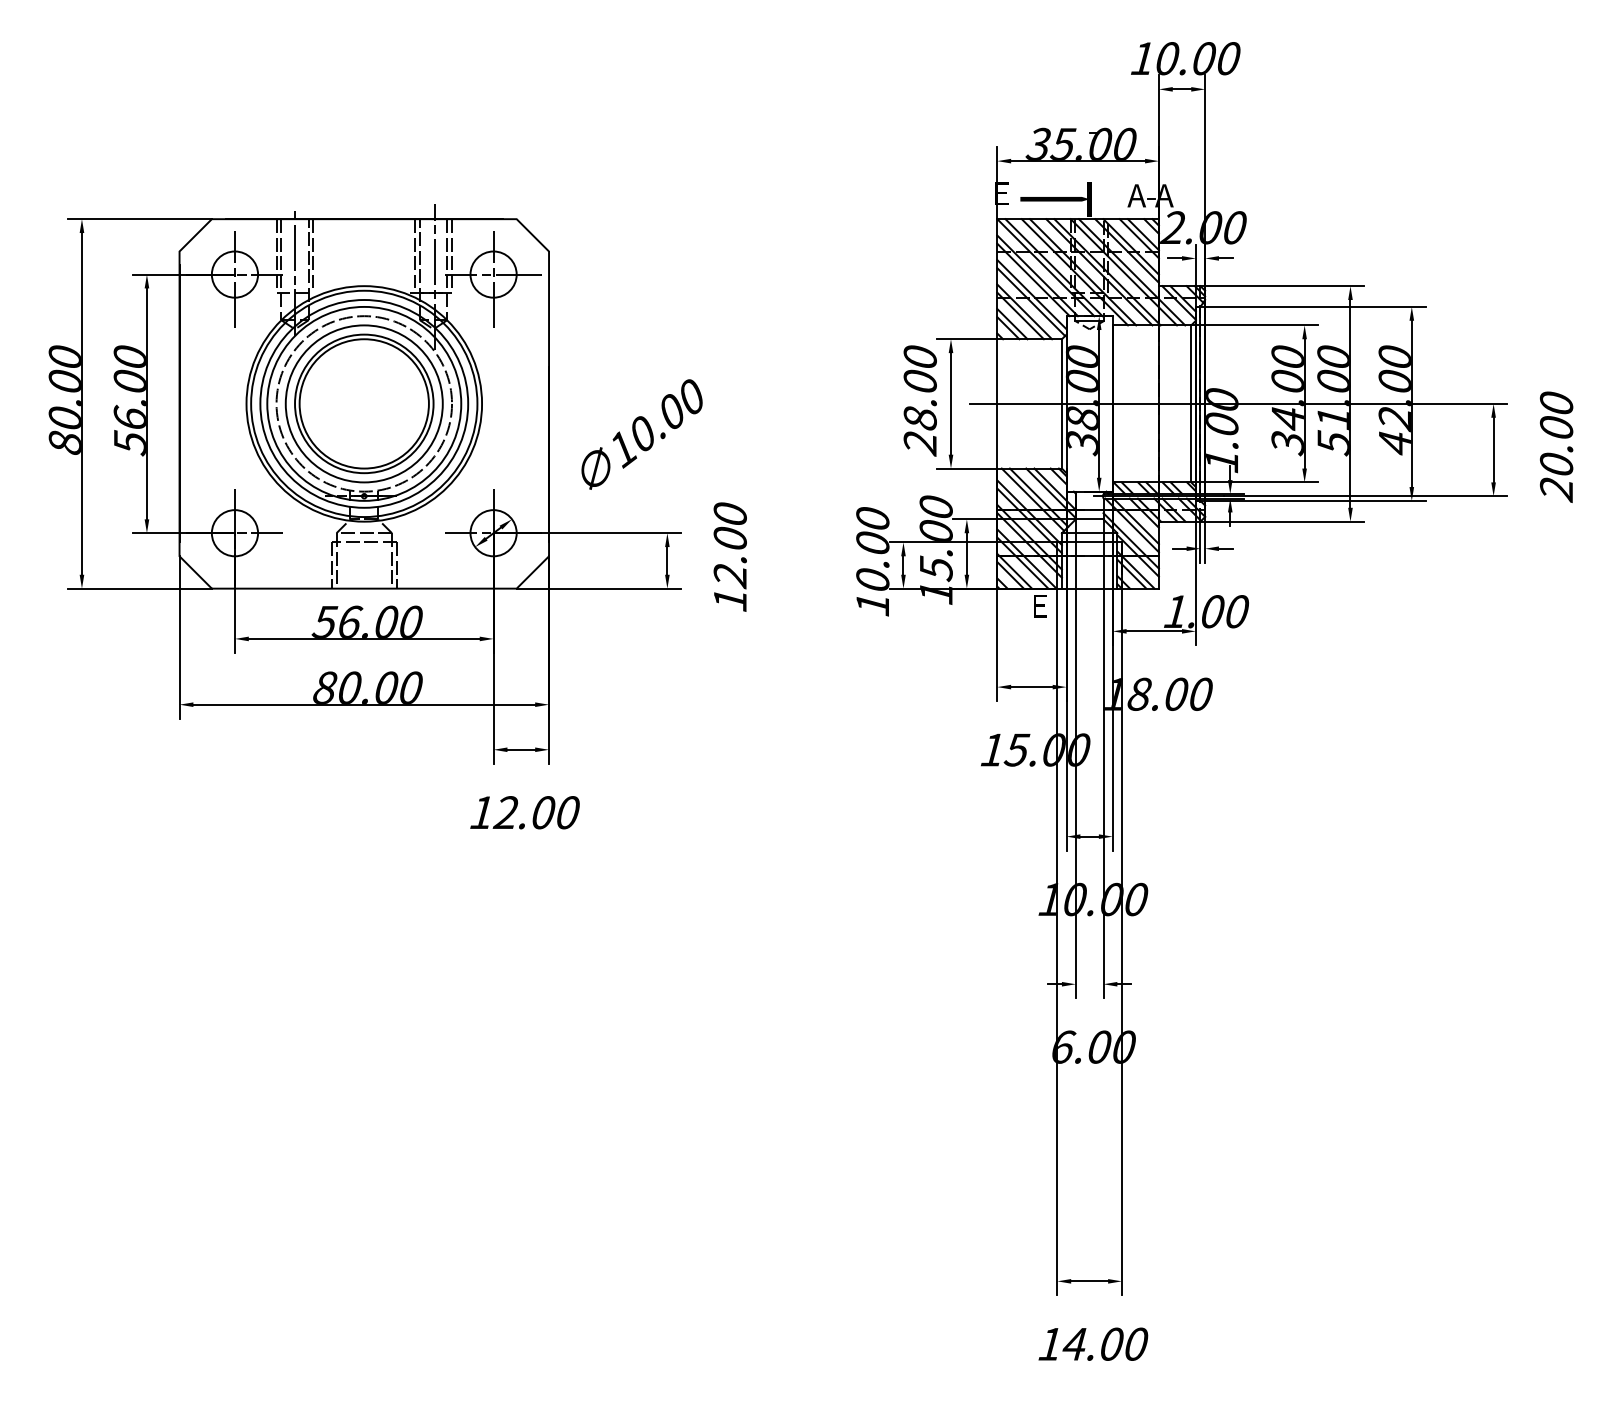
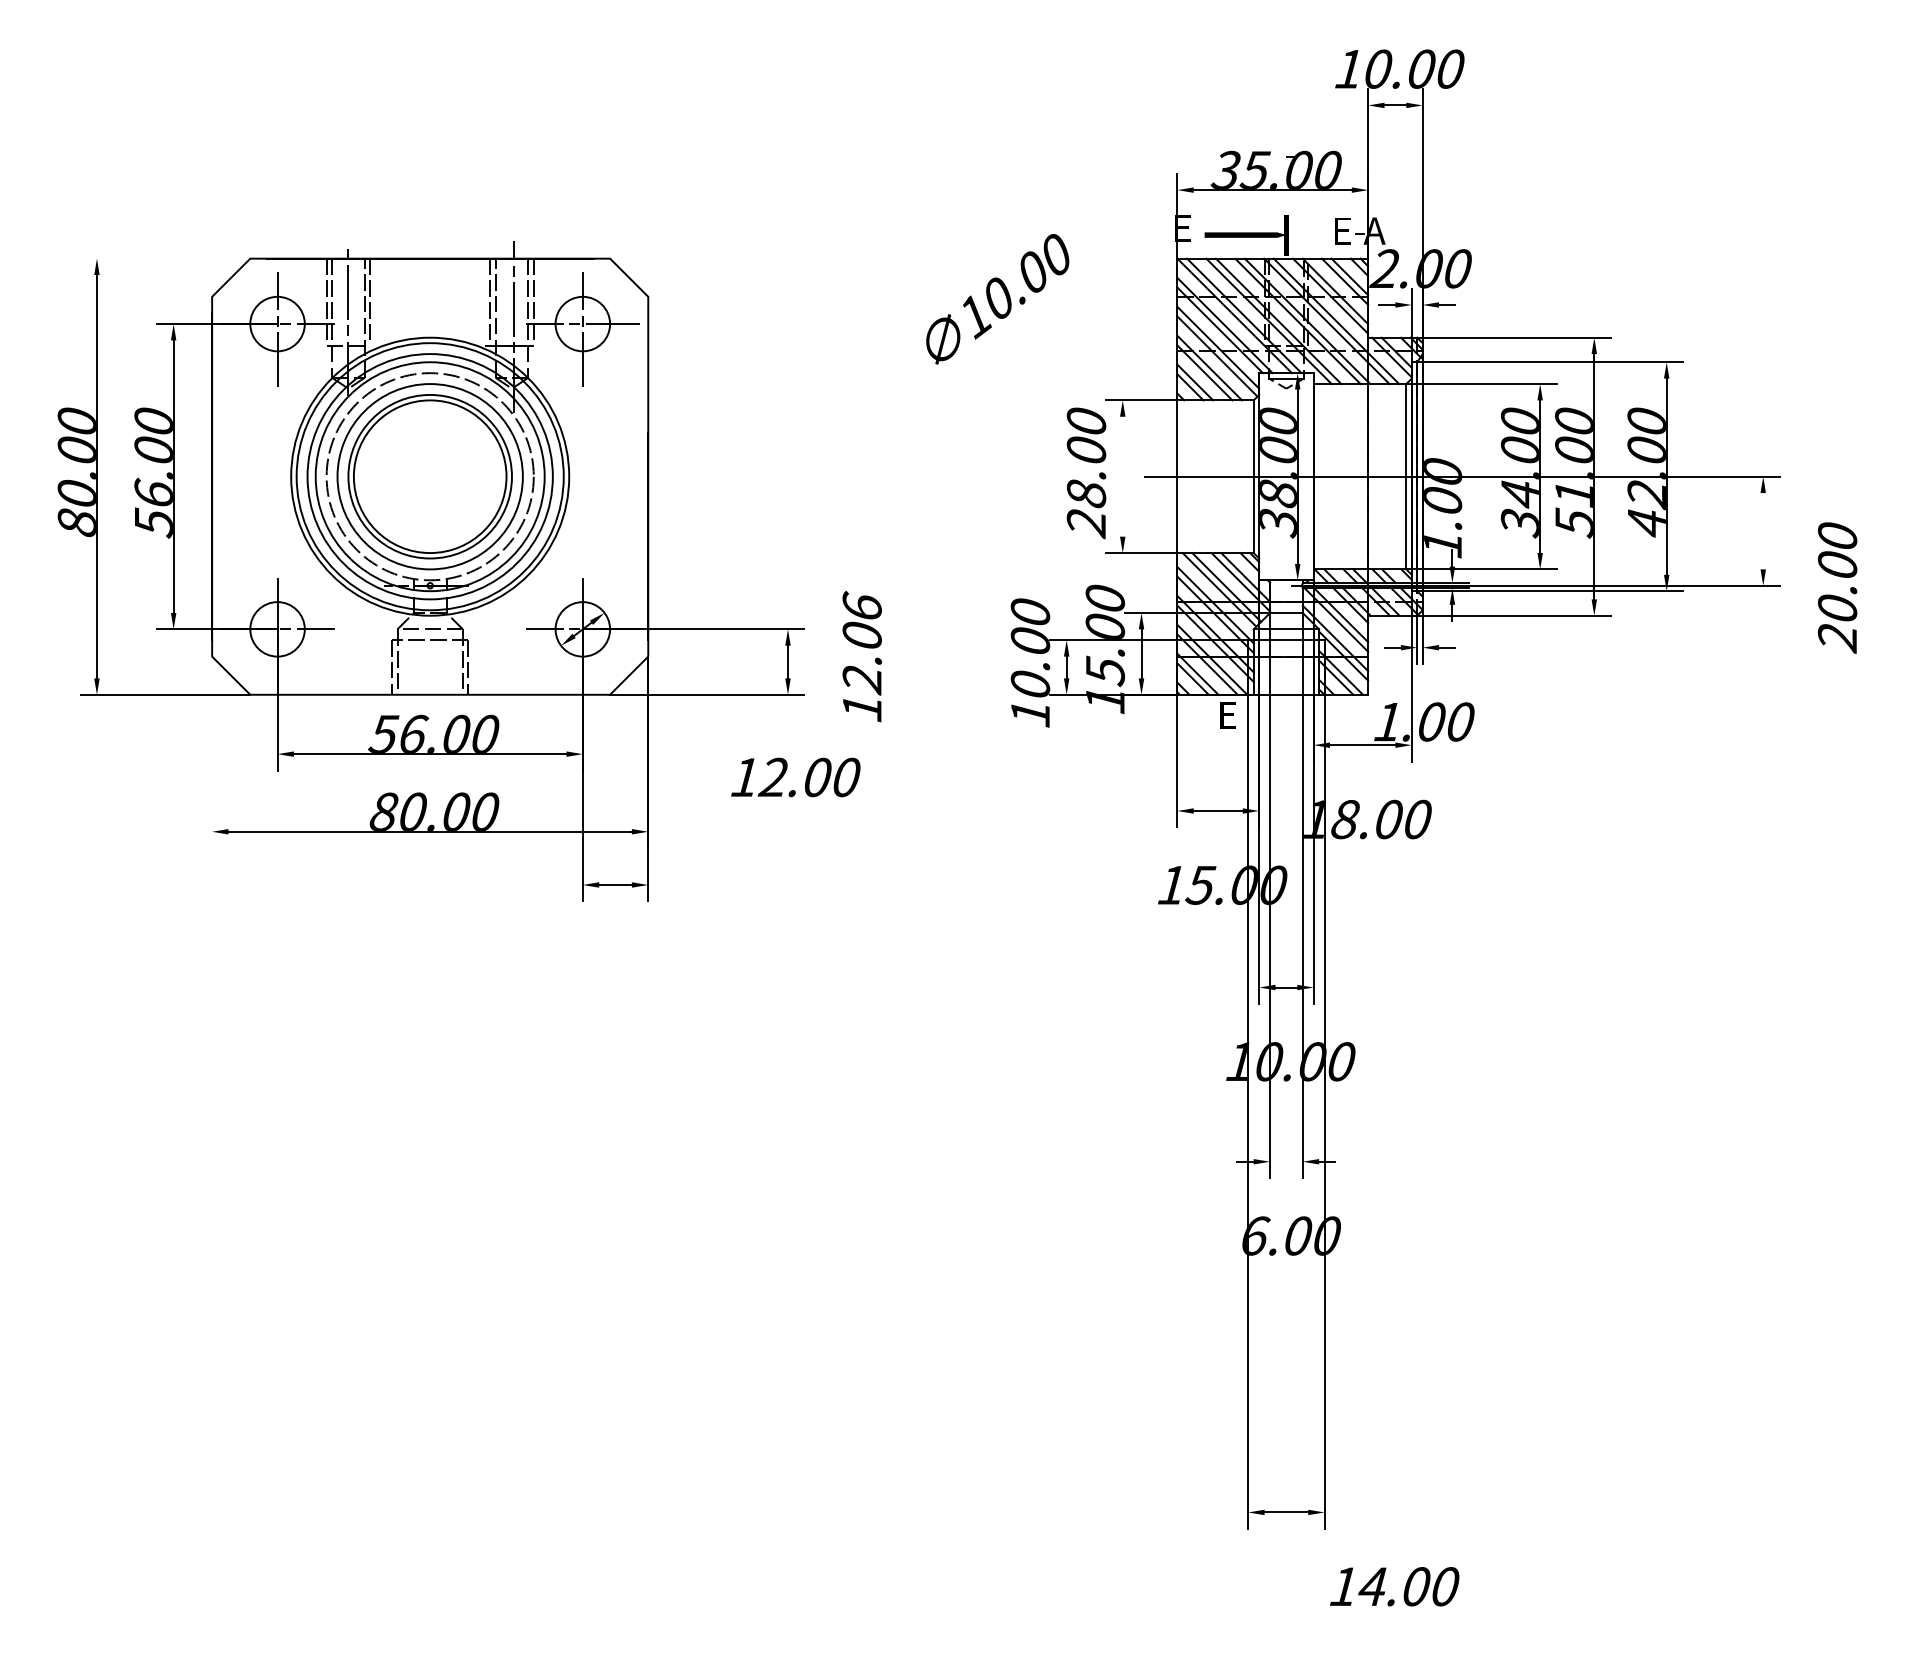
text: (1136, 195) -> (1341, 230), A -> E
line: (139, 219) -> (164, 259), removed
line: (951, 403) -> (1123, 476), removed
text: (641, 434) -> (997, 299), moved
text: (1556, 446) -> (1837, 587), moved
line: (1493, 449) -> (1763, 530), removed
text: (729, 512) -> (861, 604), 12.00 -> 12.06
line: (179, 637) -> (212, 752), removed
text: (524, 812) -> (795, 777), moved
text: (1093, 1343) -> (1394, 1585), moved

